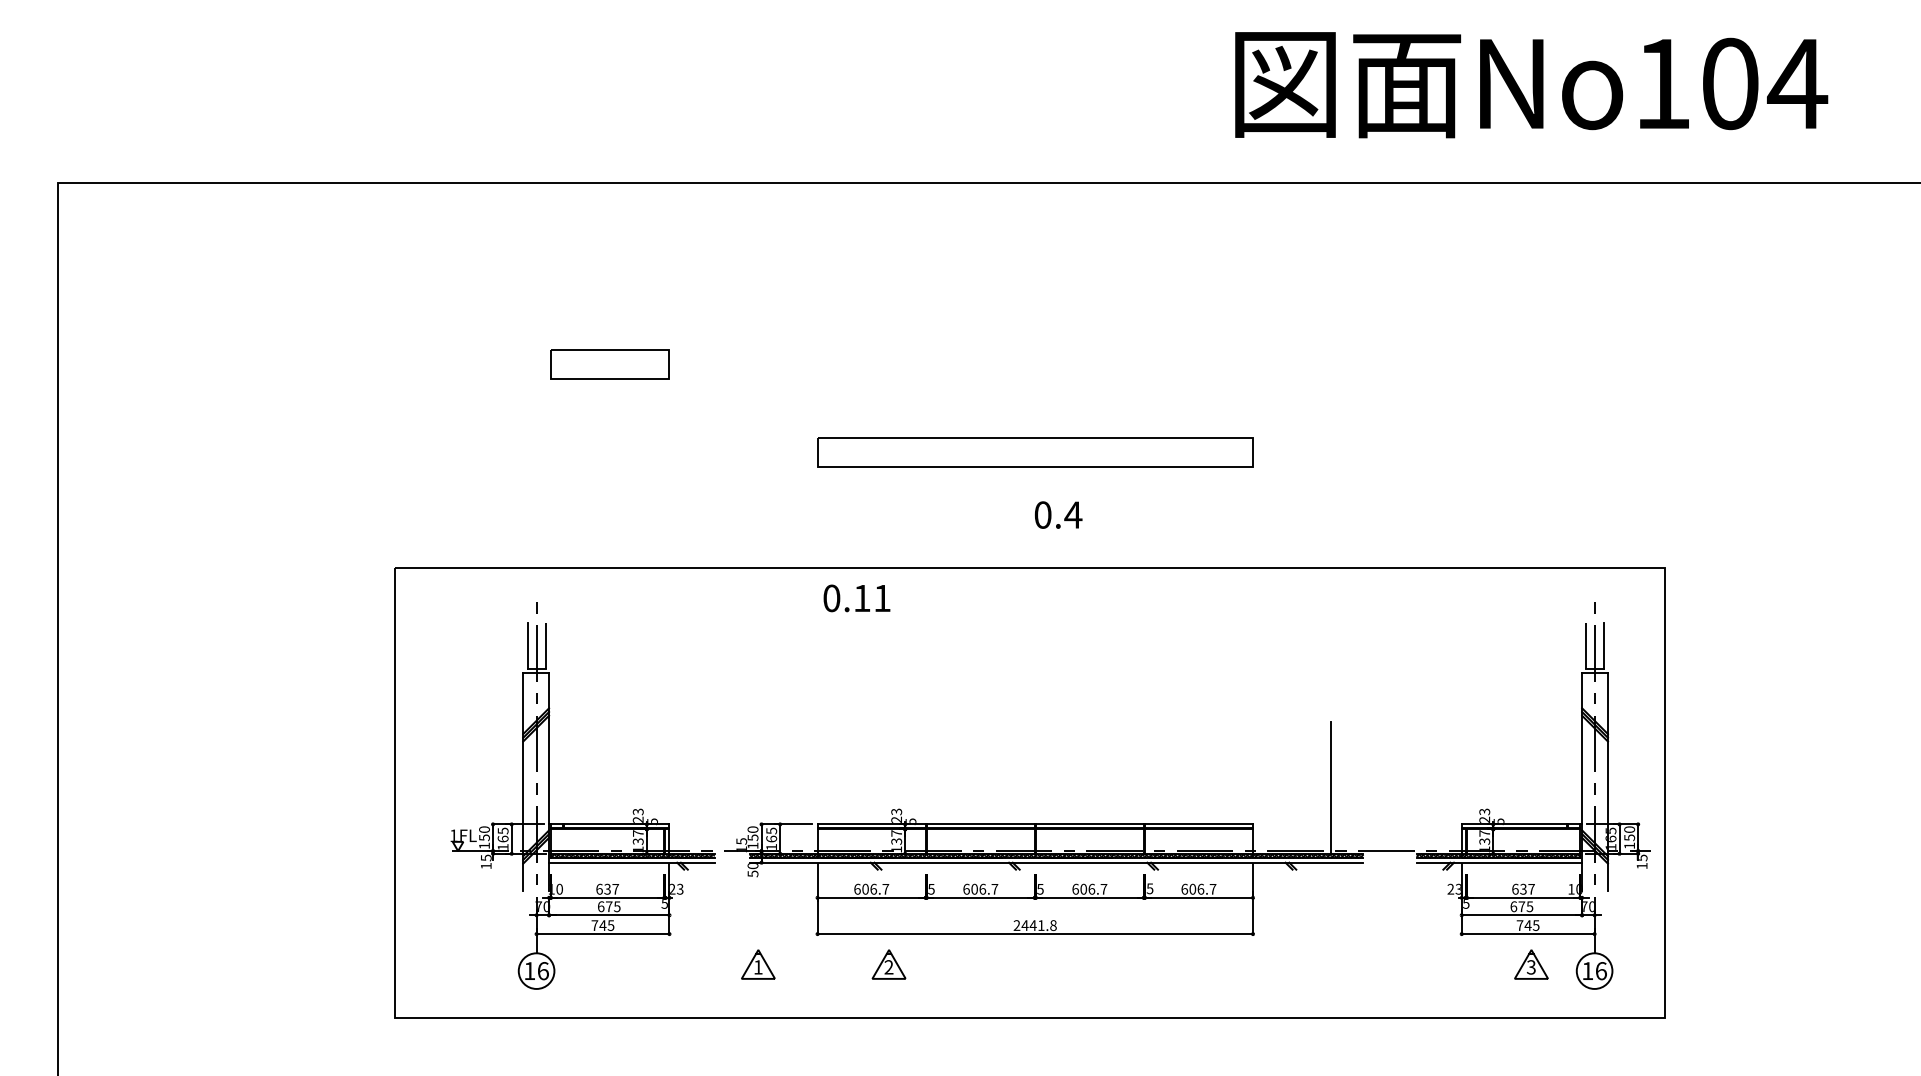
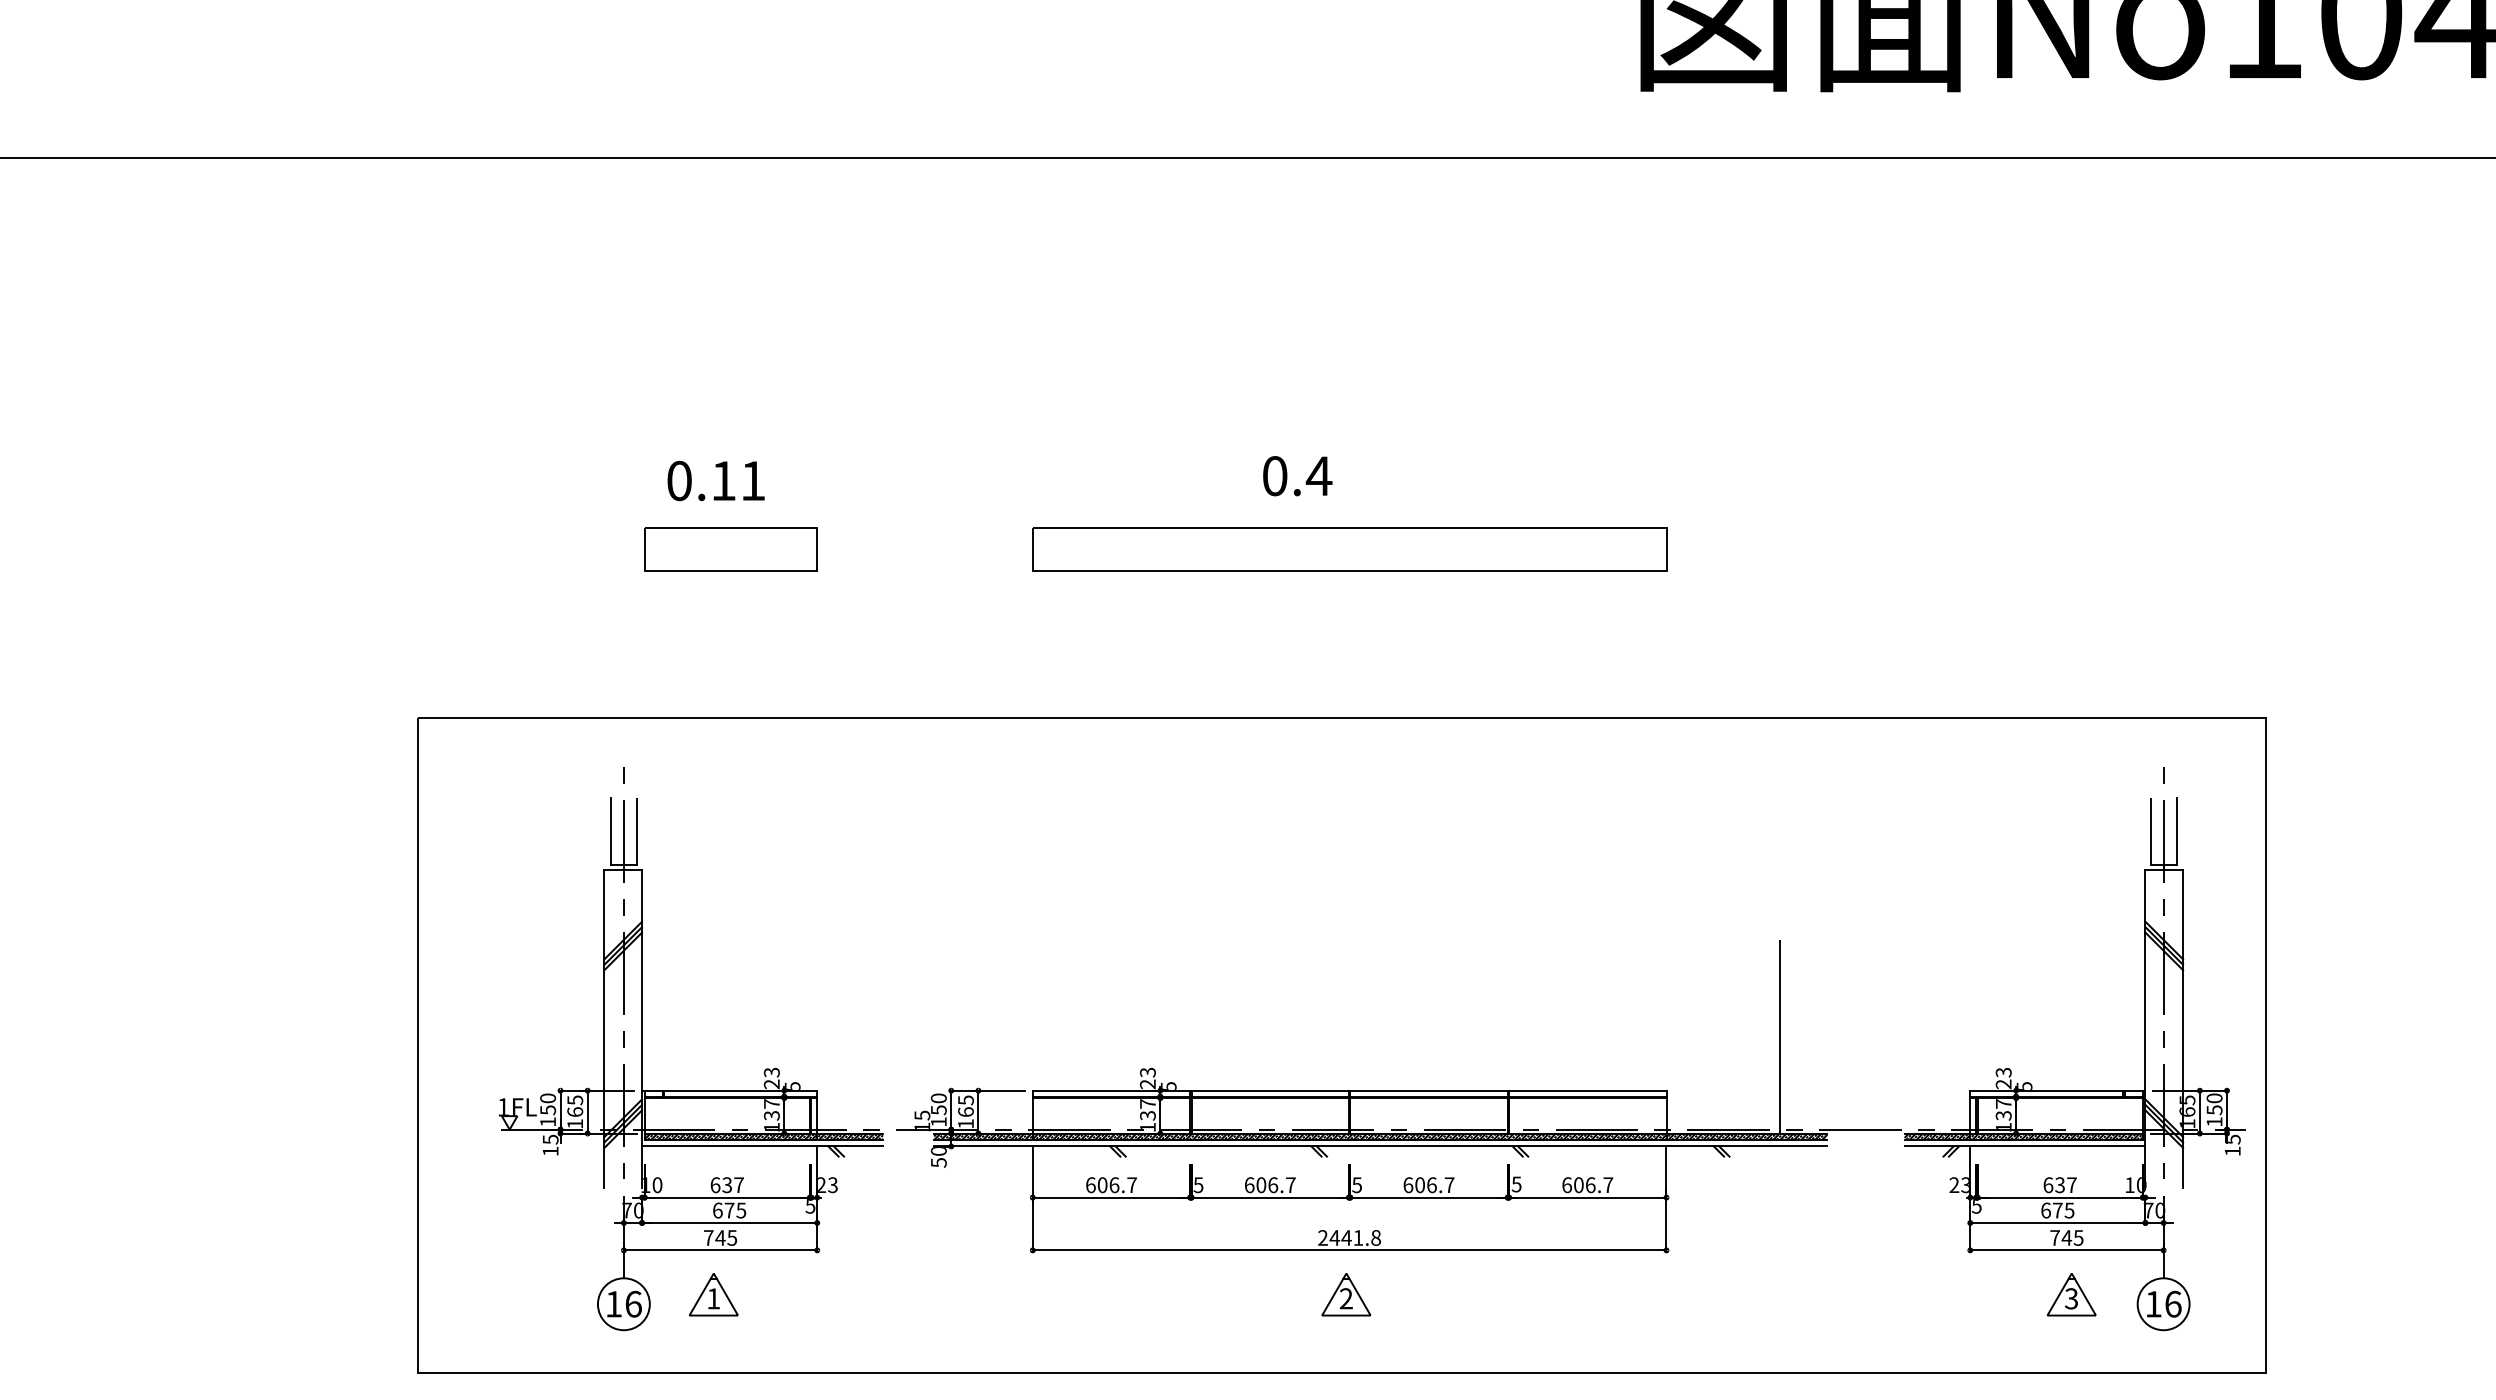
part: (609, 364) -> (729, 549), moved
text: (1058, 514) -> (1297, 475), moved
text: (856, 598) -> (715, 481), moved
part: (758, 964) -> (713, 1294), moved
part: (888, 964) -> (1345, 1294), moved

